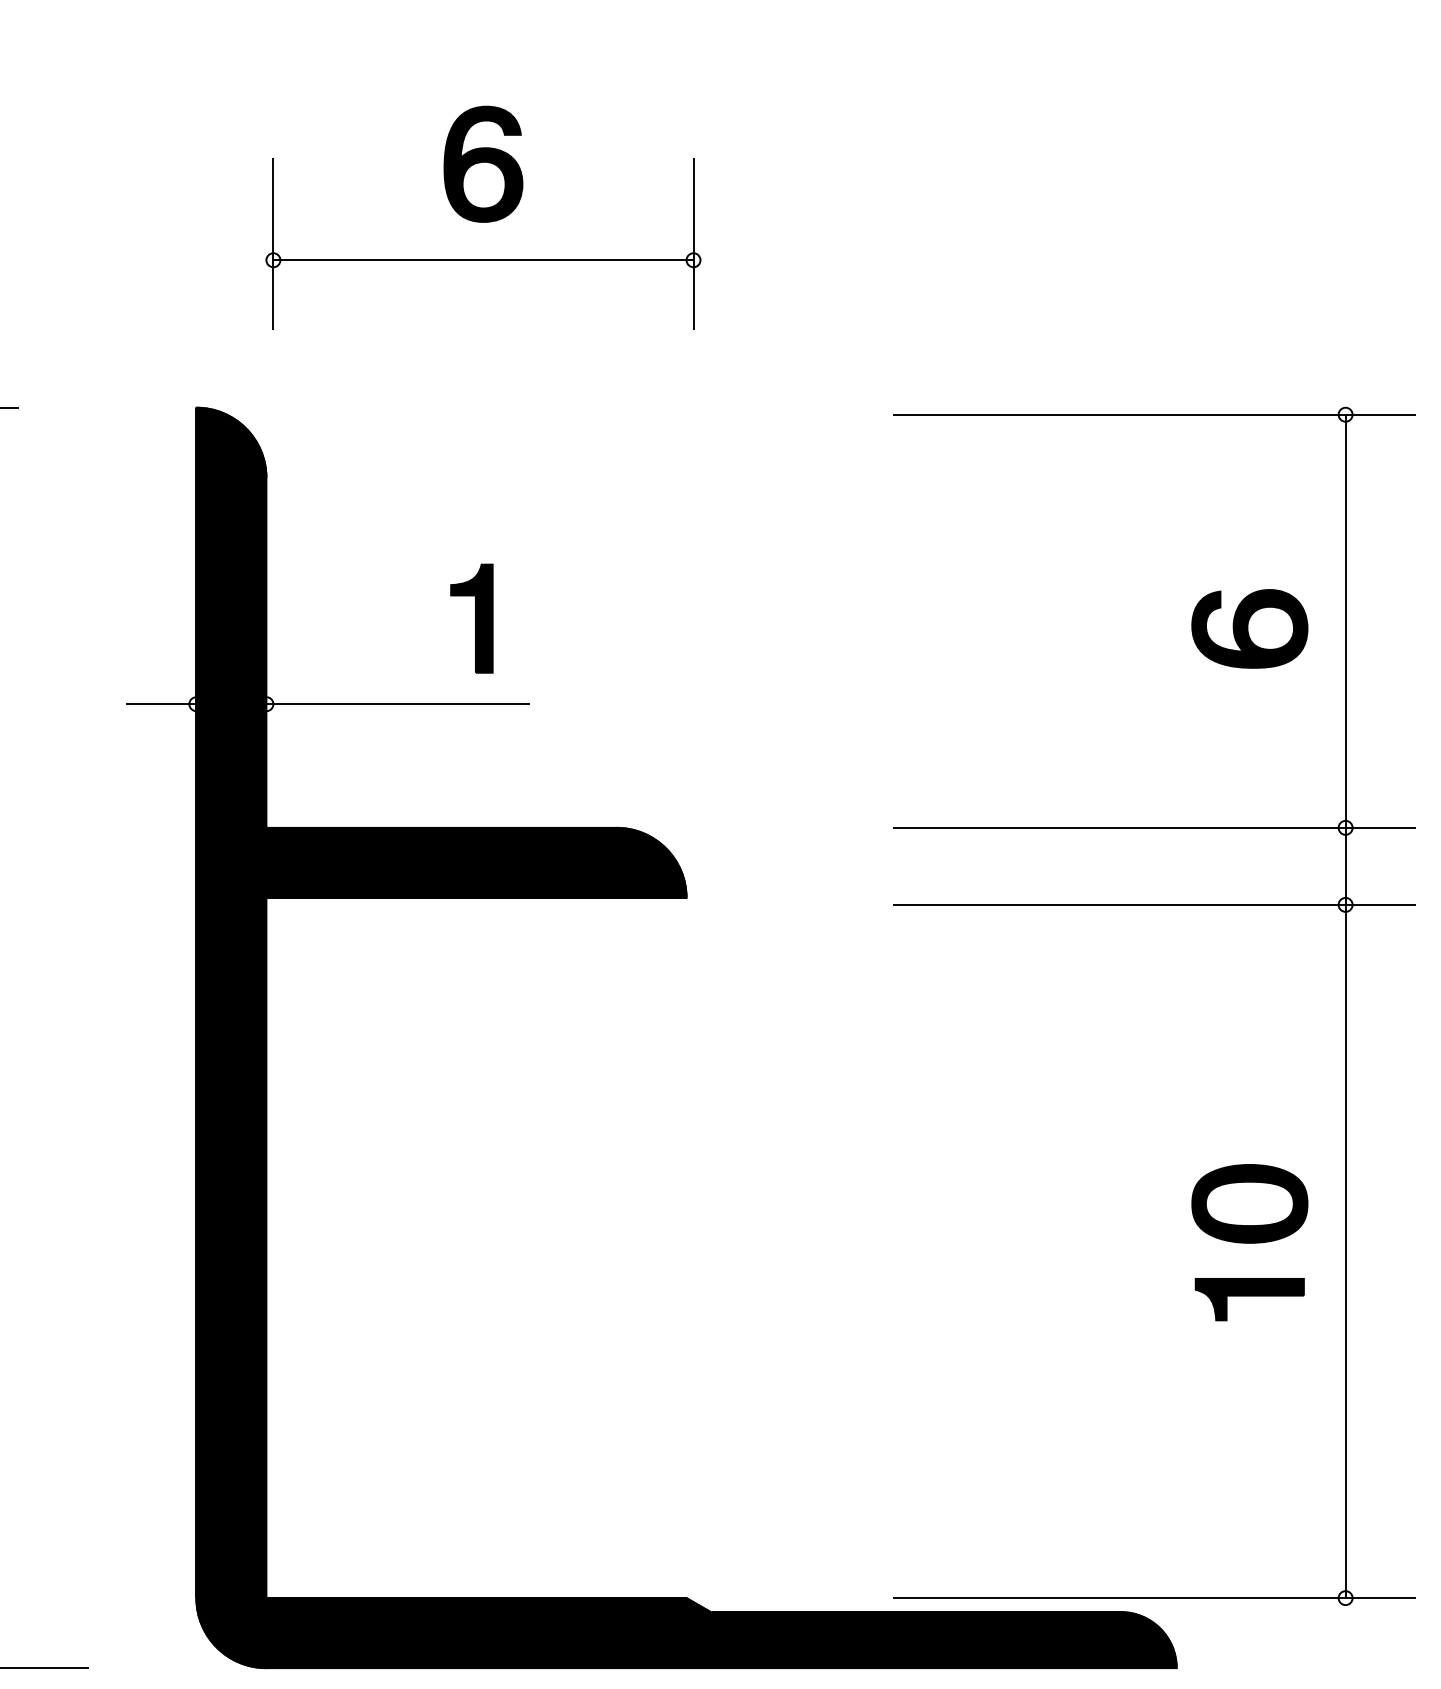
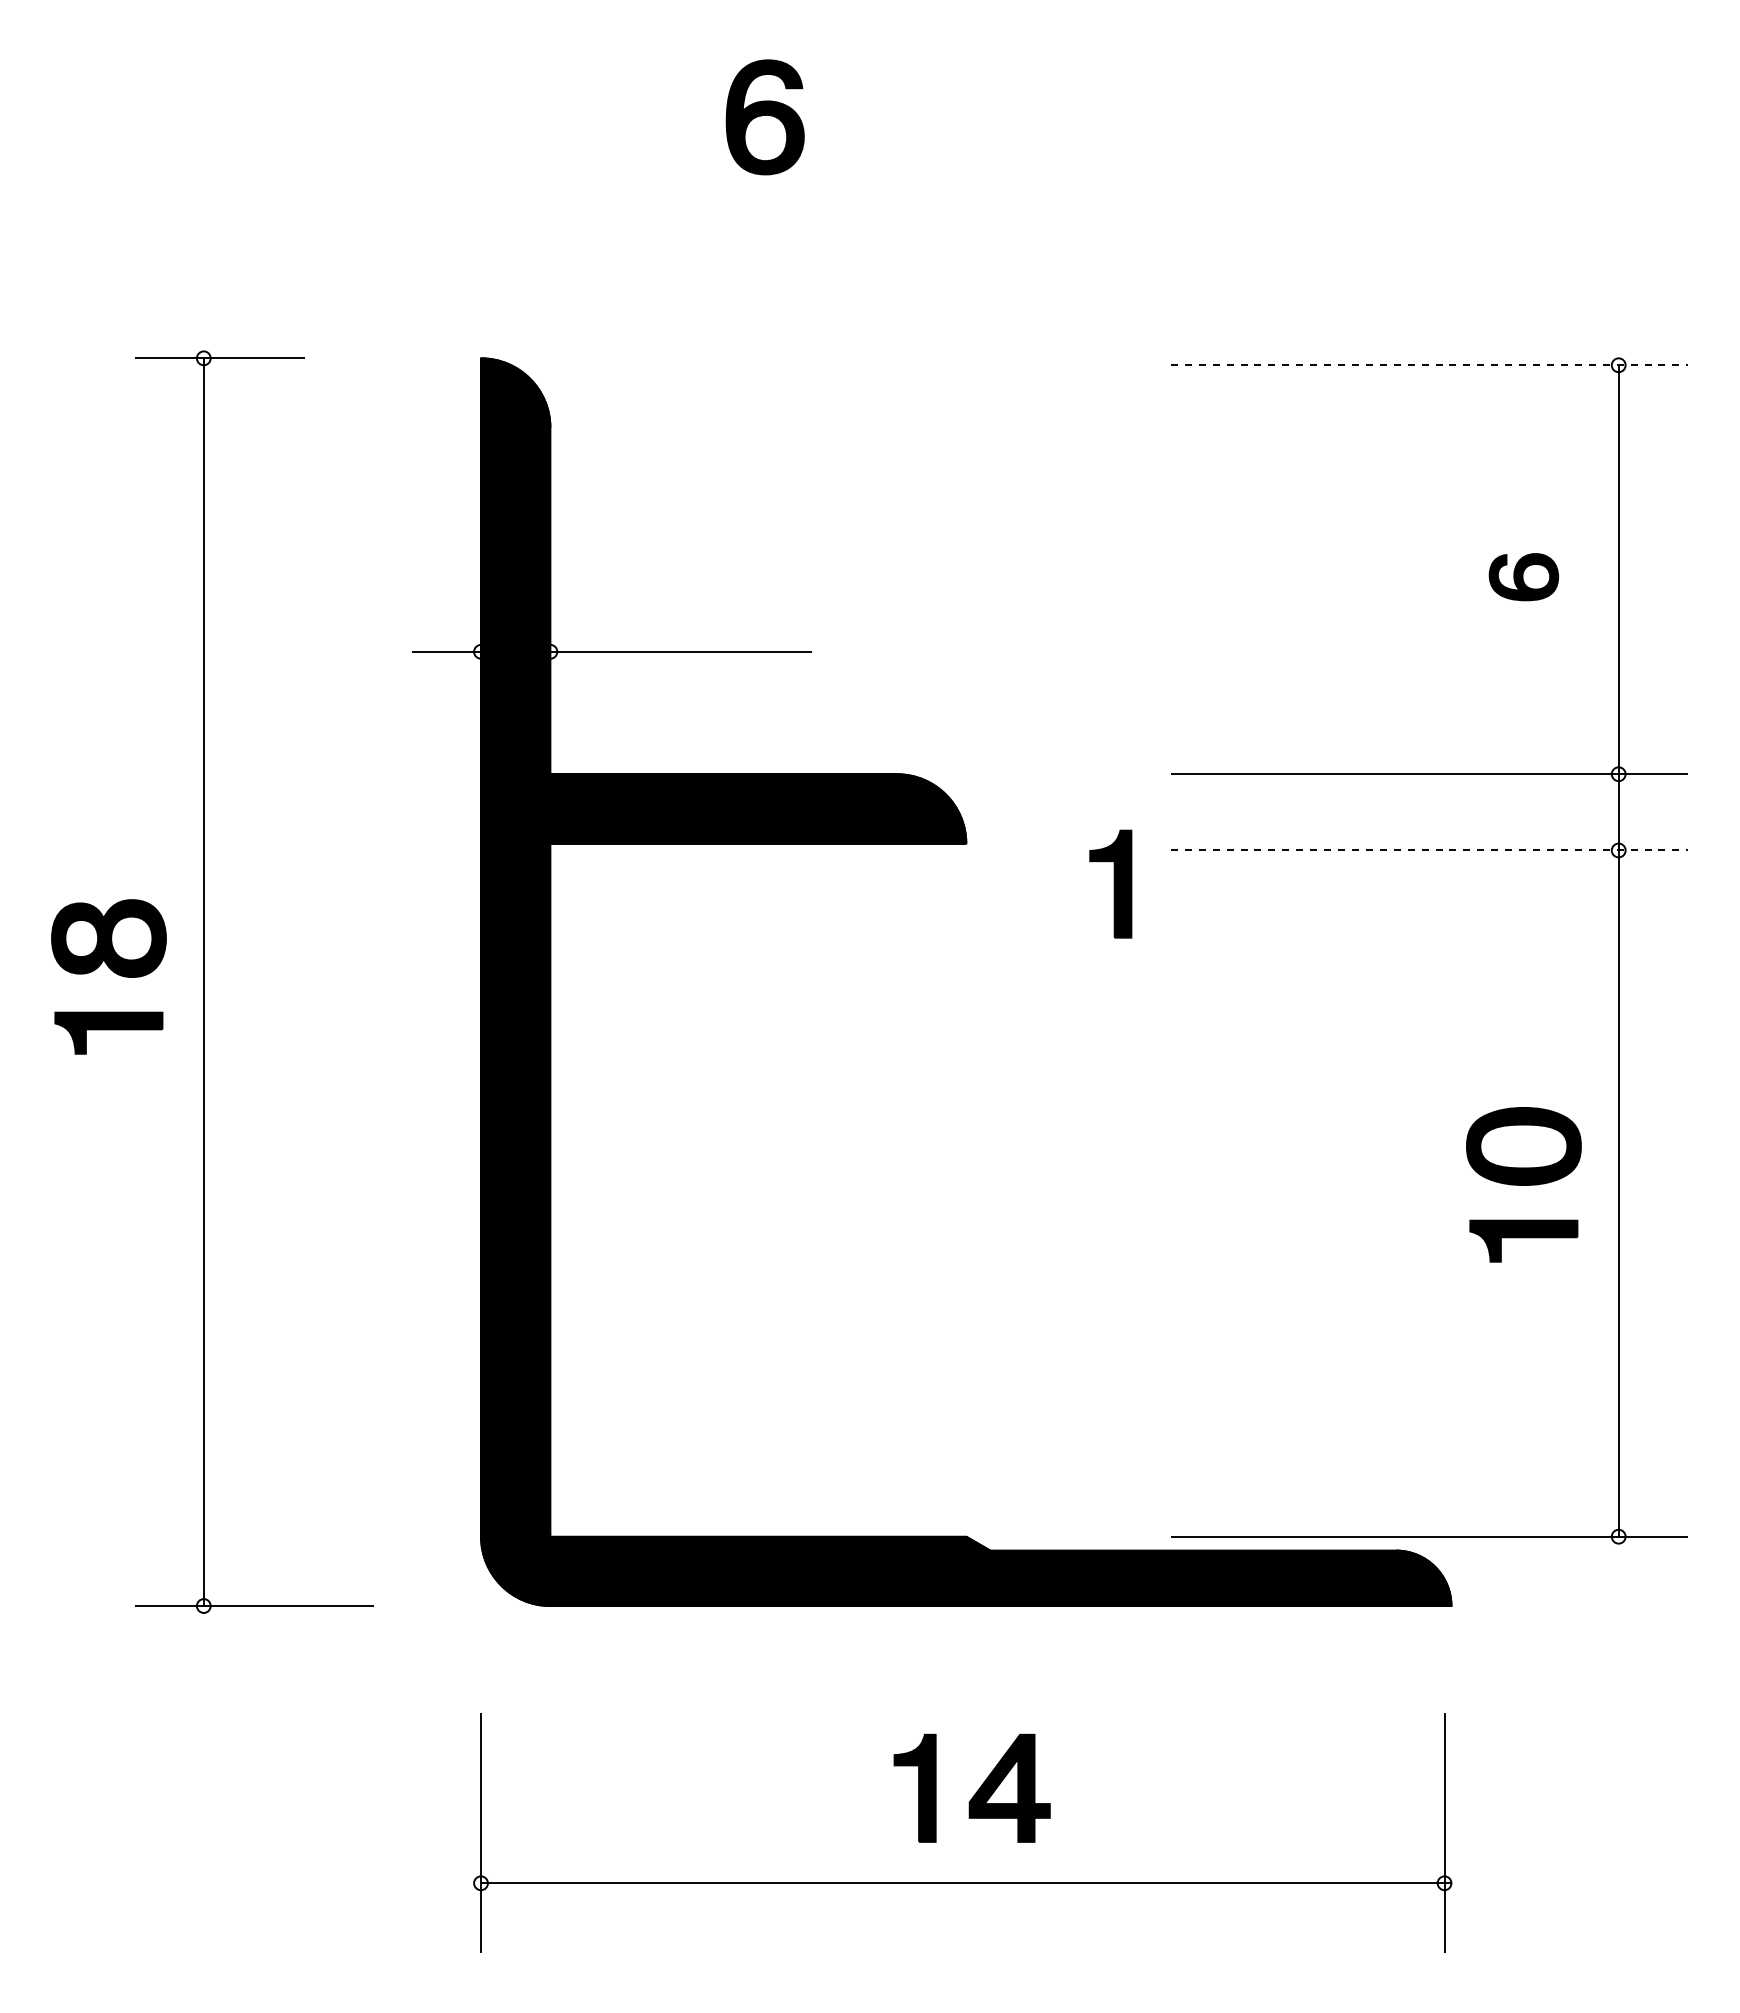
part: (482, 259) -> (764, 211), removed
line: (1154, 414) -> (1429, 365), solid -> dashed
part: (471, 618) -> (1110, 883), moved
part: (1249, 628) -> (1523, 576), size x0.6
line: (1154, 904) -> (1429, 850), solid -> dashed

